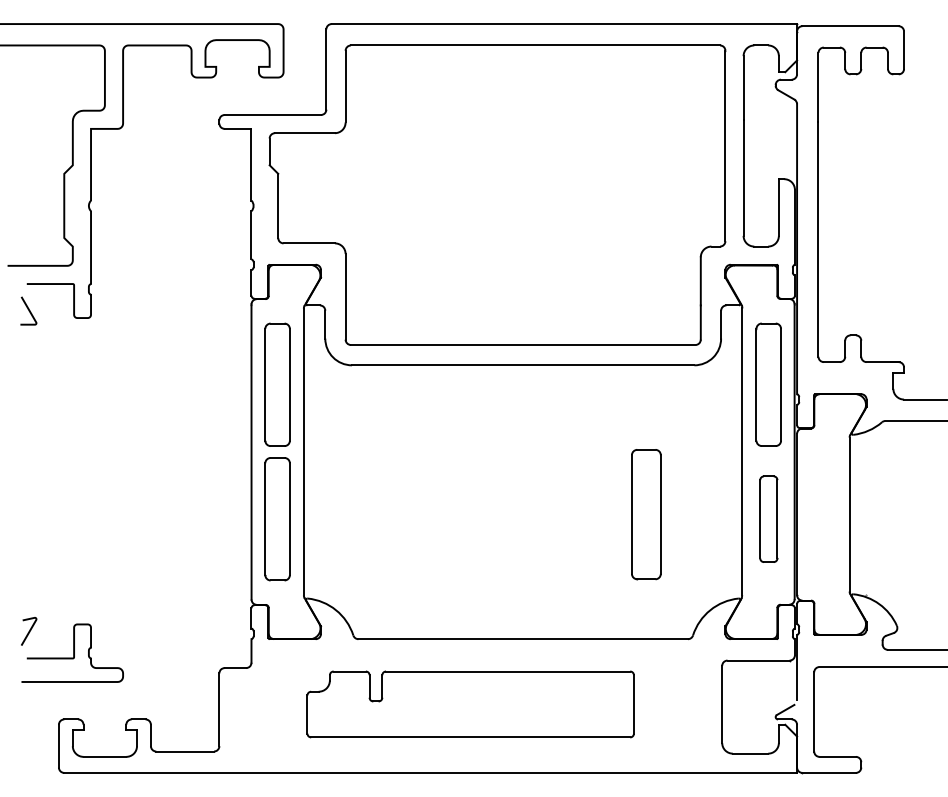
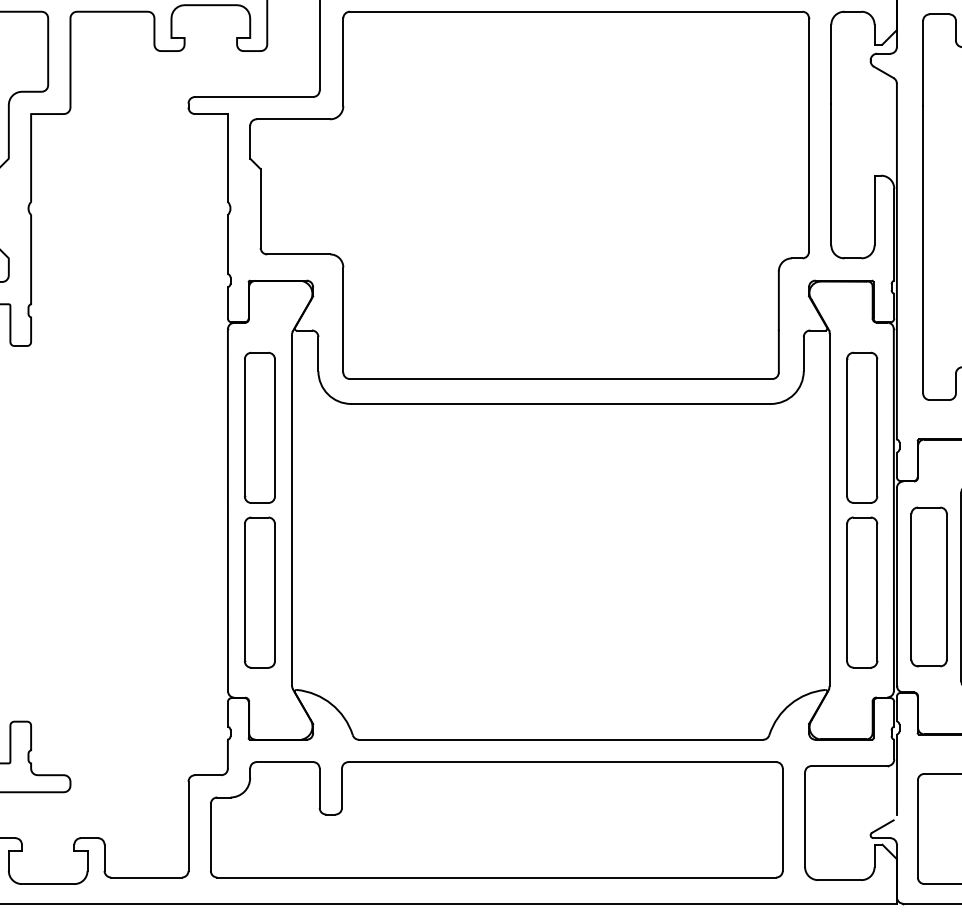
part: (646, 514) -> (929, 586), moved
part: (768, 519) -> (861, 593), size x1.43
part: (470, 704) -> (496, 819), size x1.43

